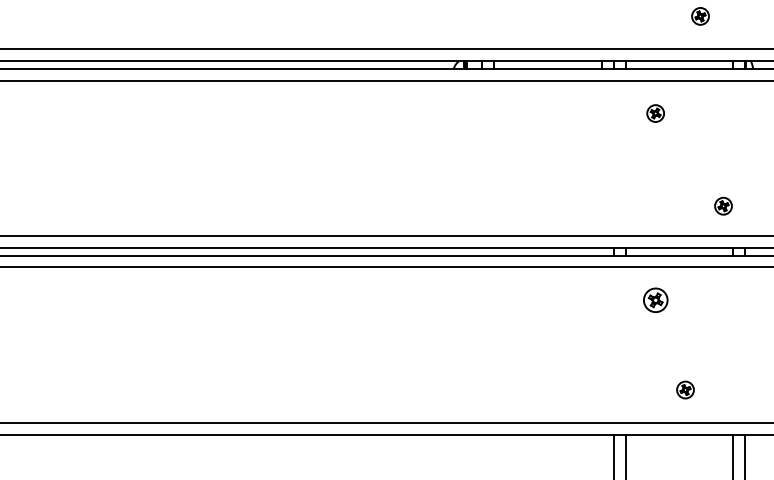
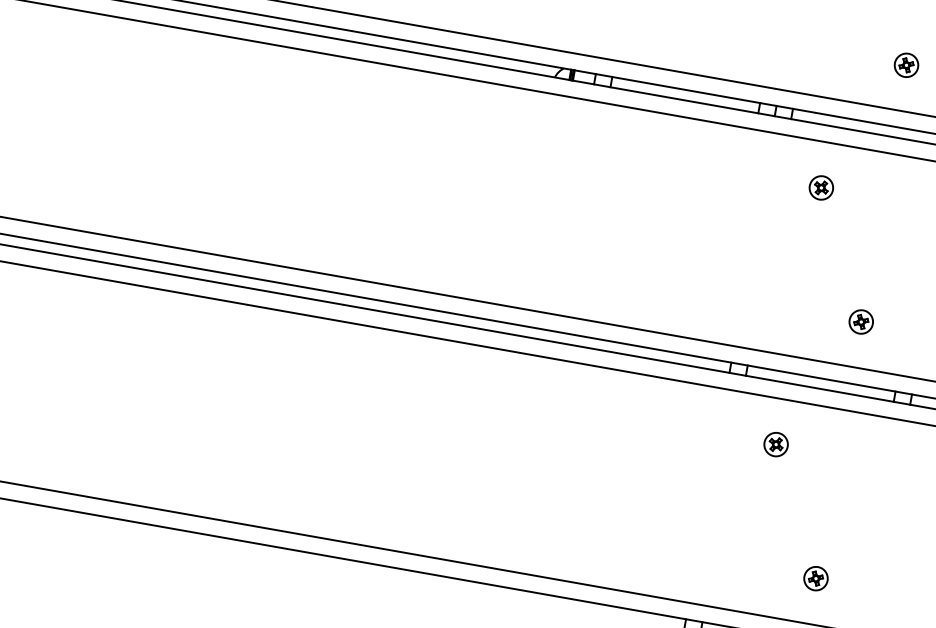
part: (723, 205) -> (861, 320), moved
part: (655, 300) -> (775, 444), size x0.71
part: (685, 389) -> (816, 577), moved

